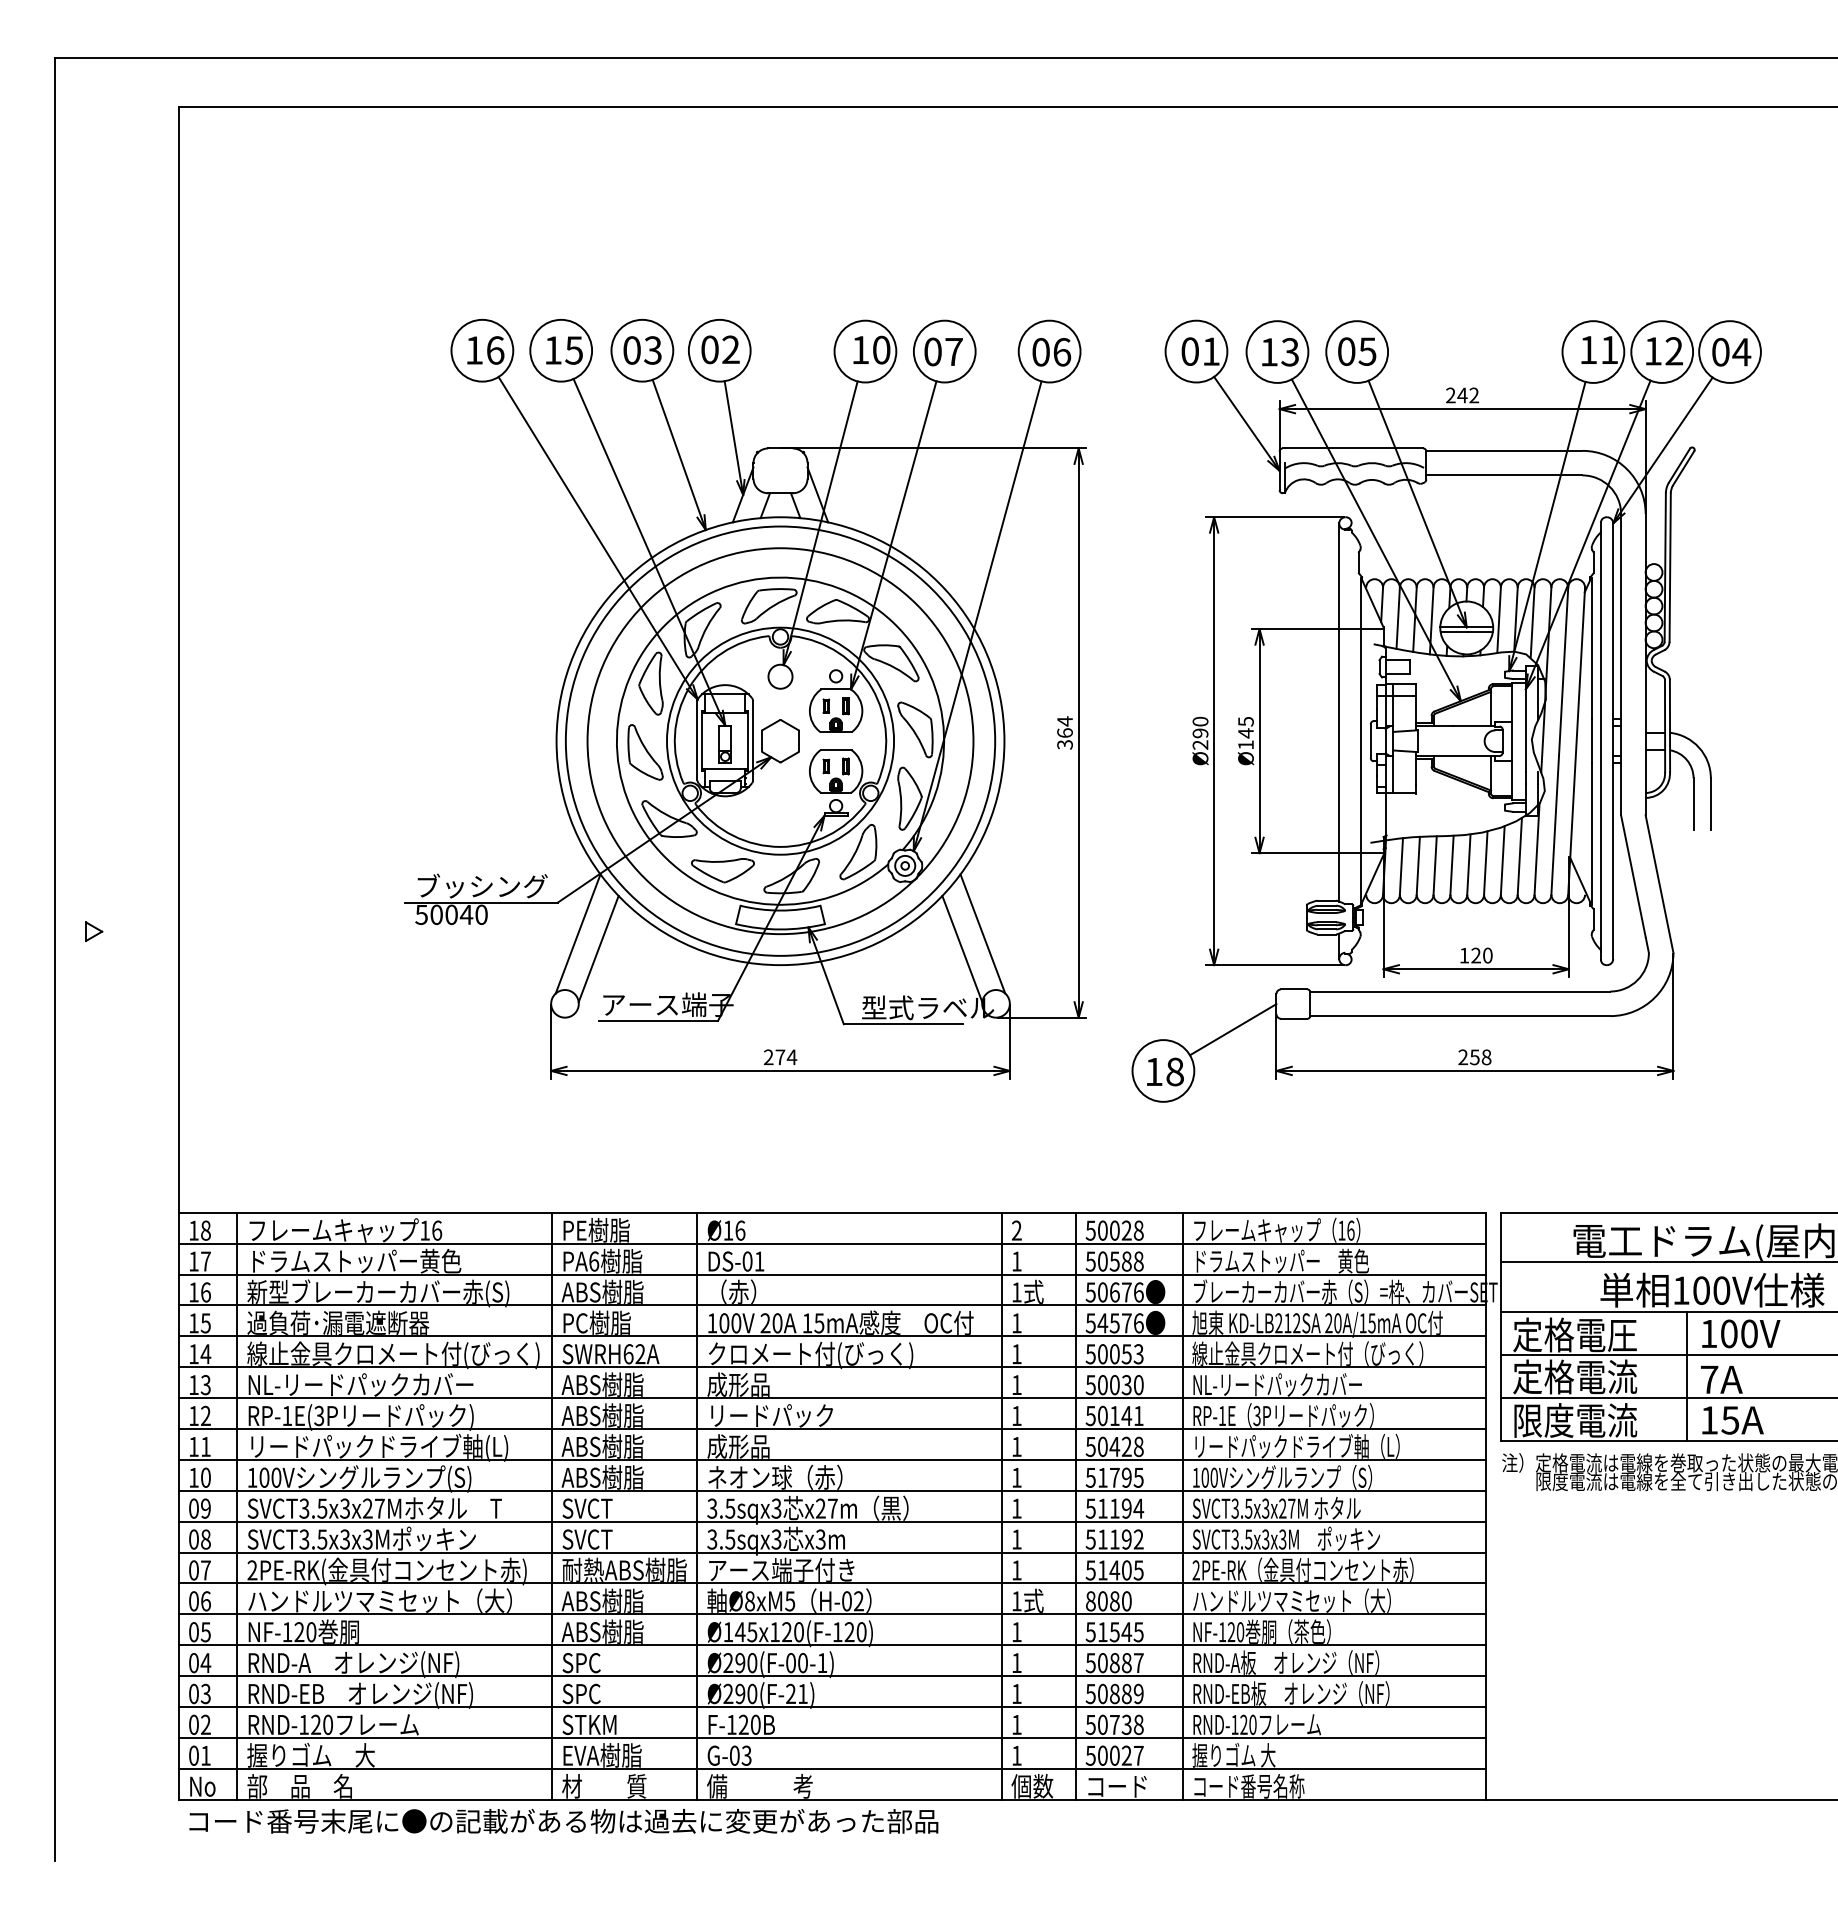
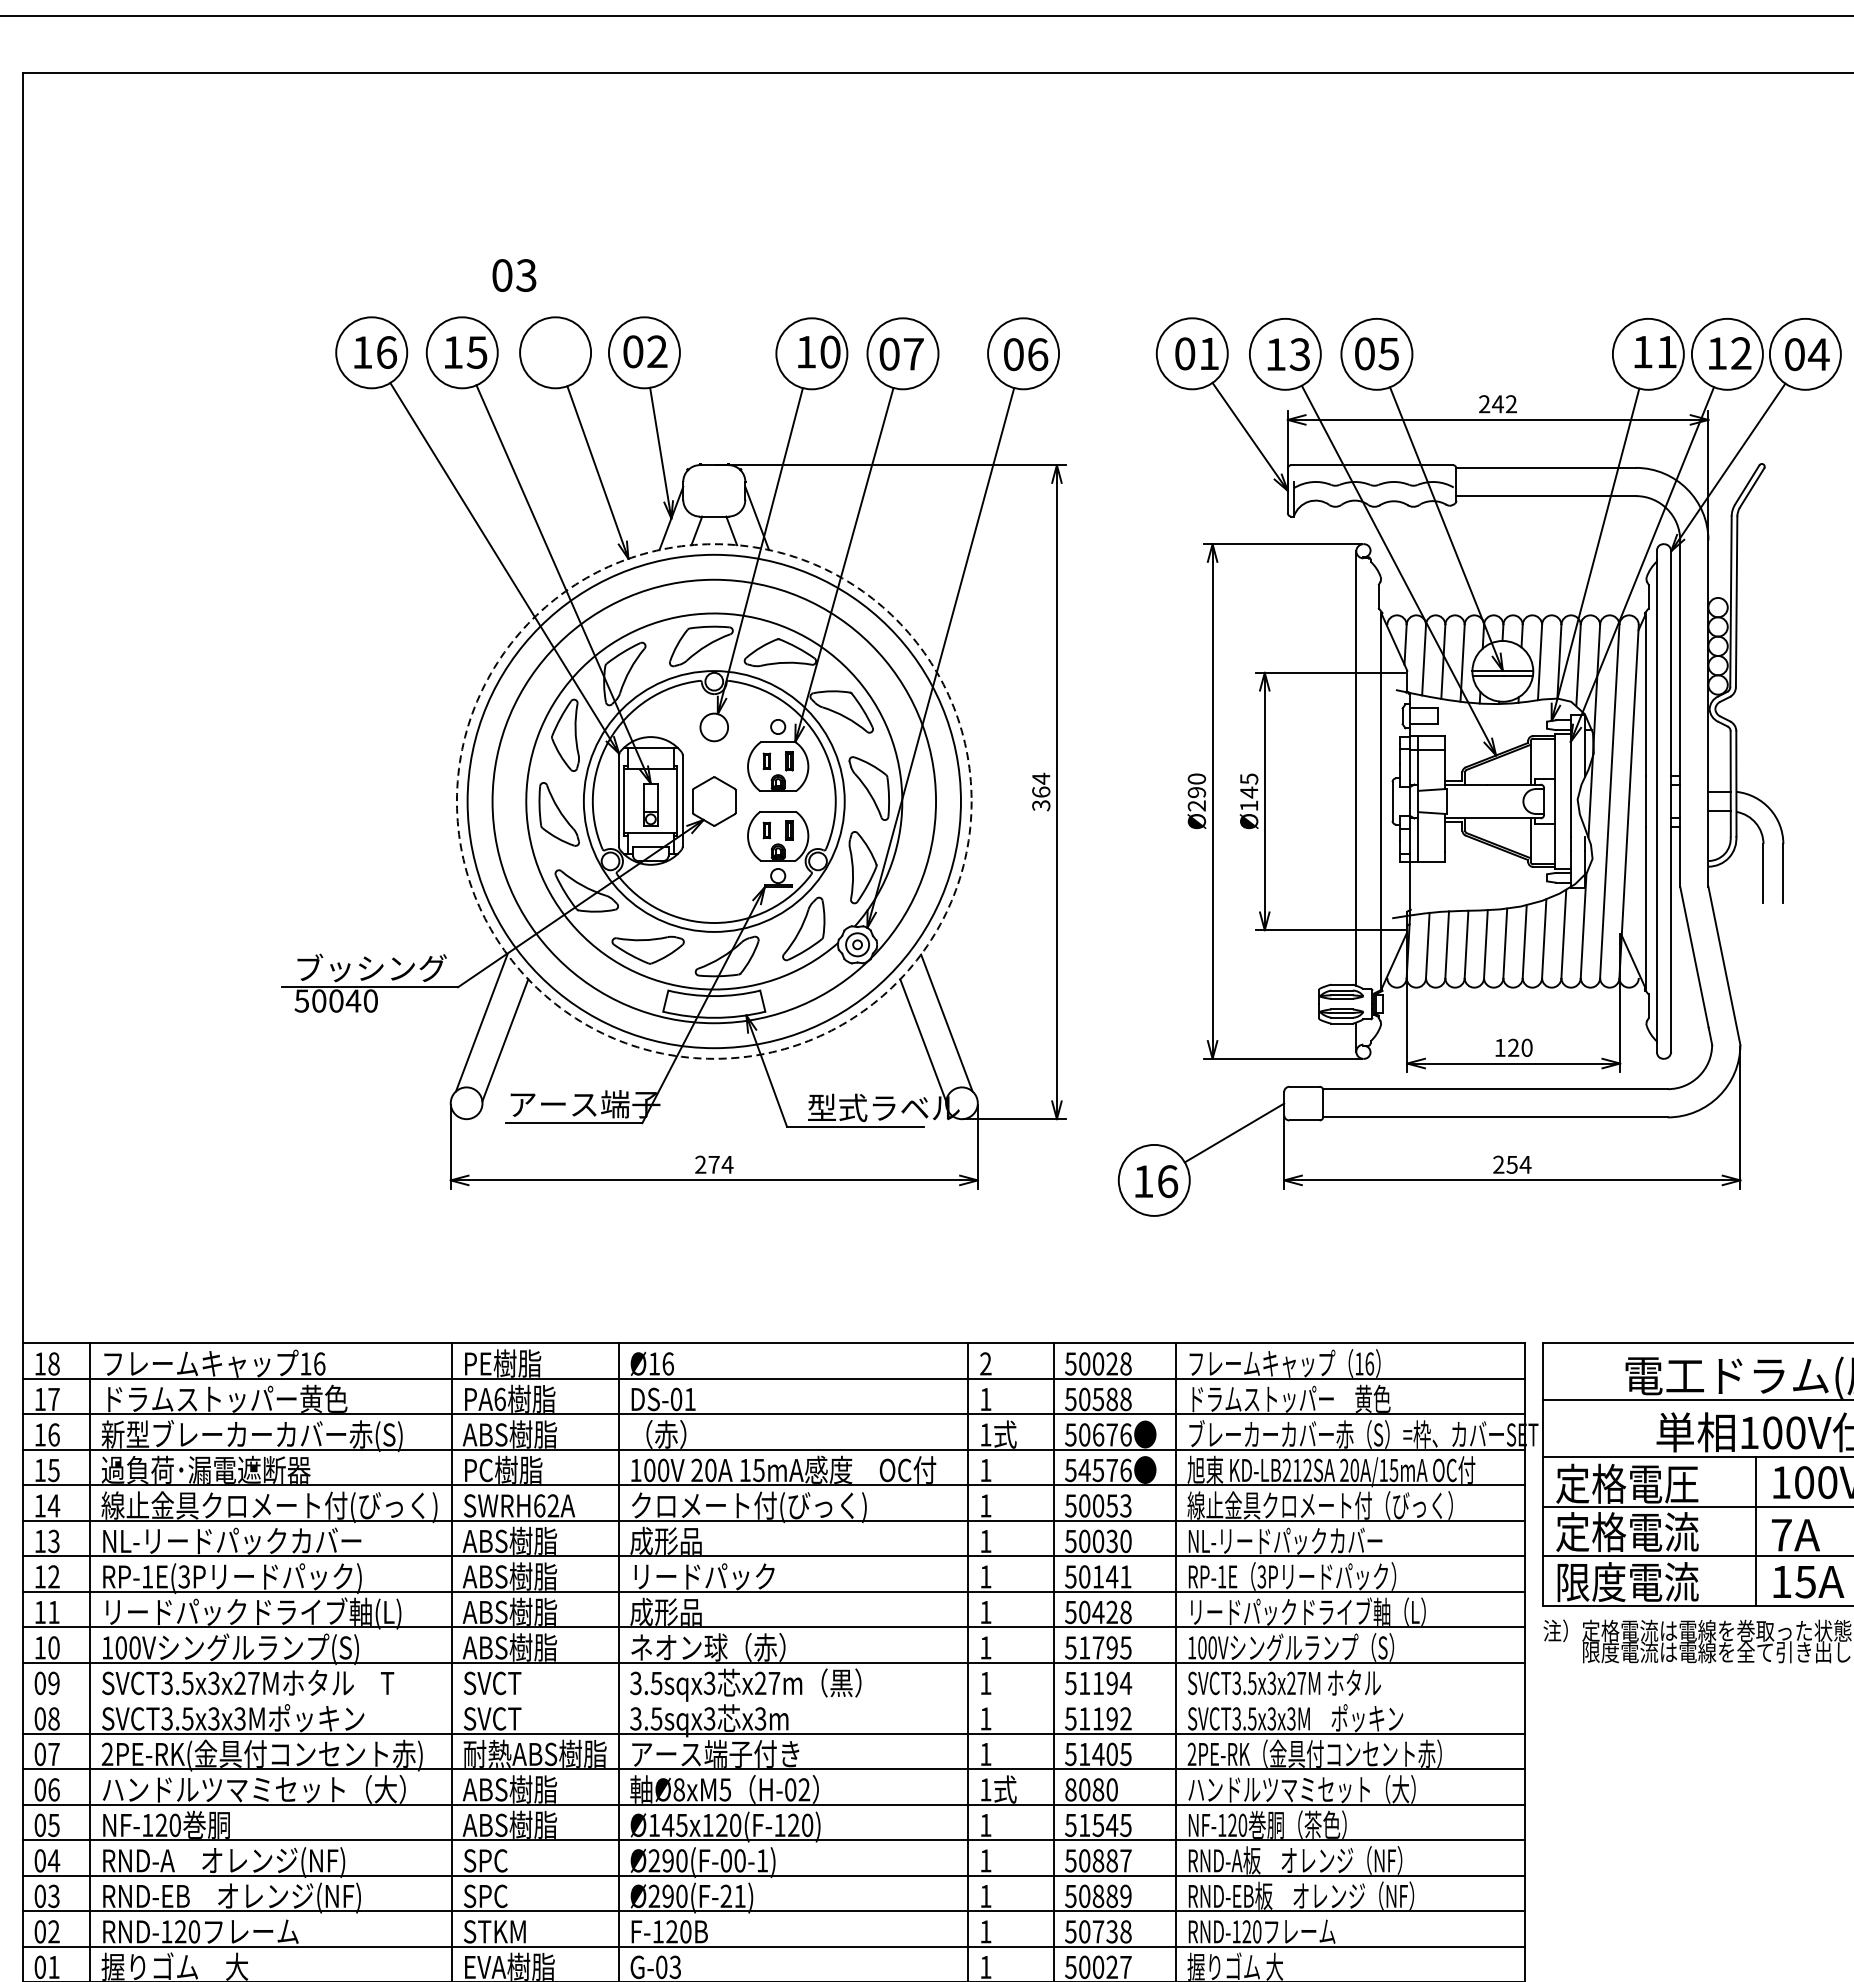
text: (642, 350) -> (514, 275), moved
circle: (780, 741) -> (714, 801), solid -> dashed
text: (1486, 1057) -> (1525, 1164), 258 -> 254
text: (1175, 1071) -> (1168, 1181), 18 -> 16
line: (831, 1521) -> (772, 1698), removed

